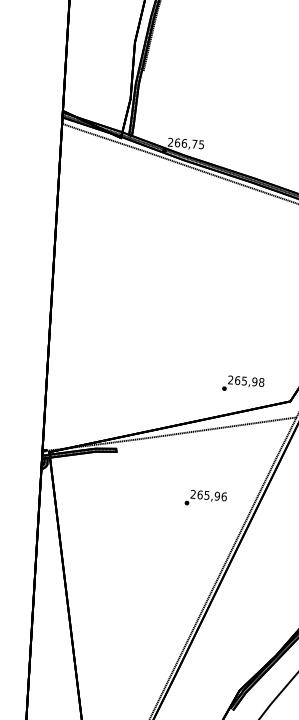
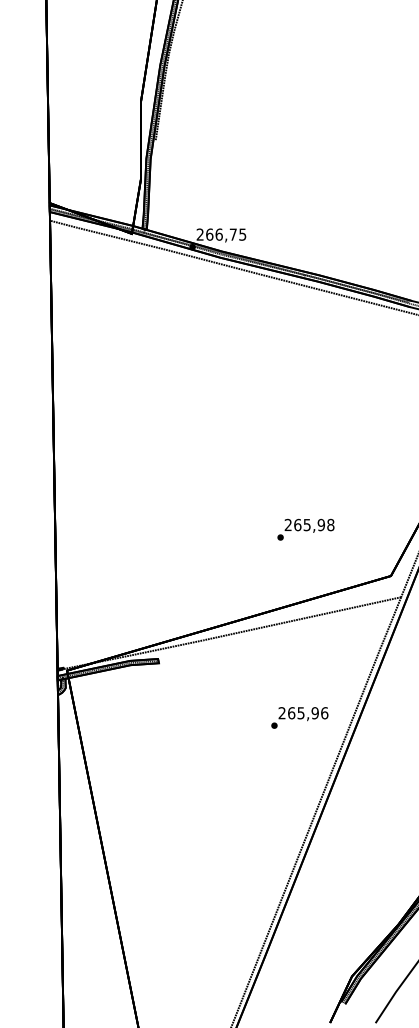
text: (243, 384) -> (305, 529), moved
text: (205, 498) -> (299, 717), moved

